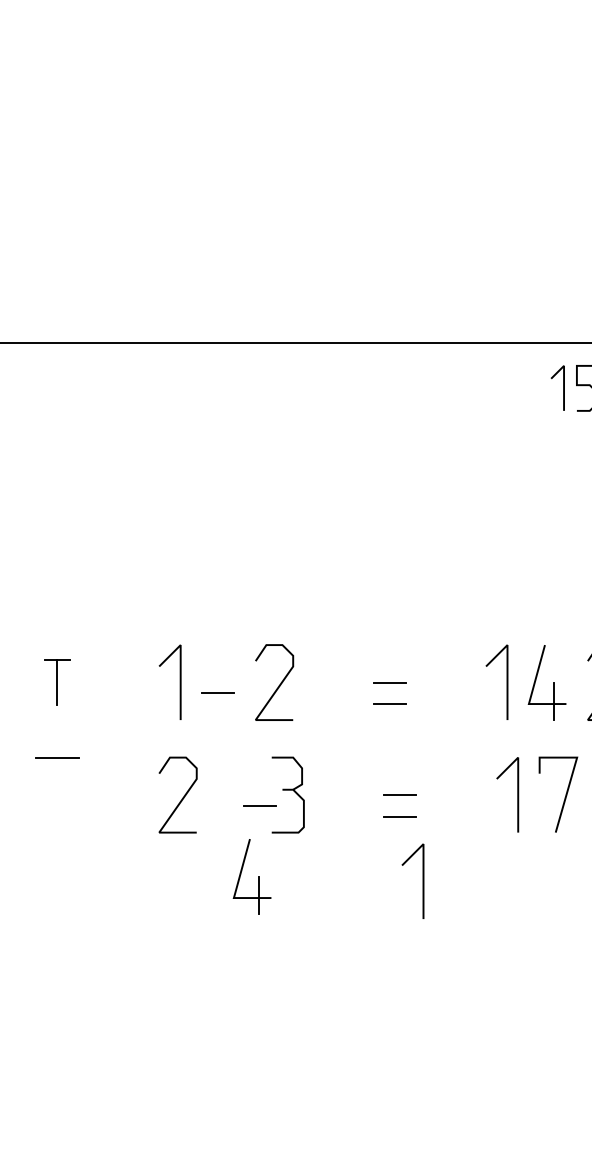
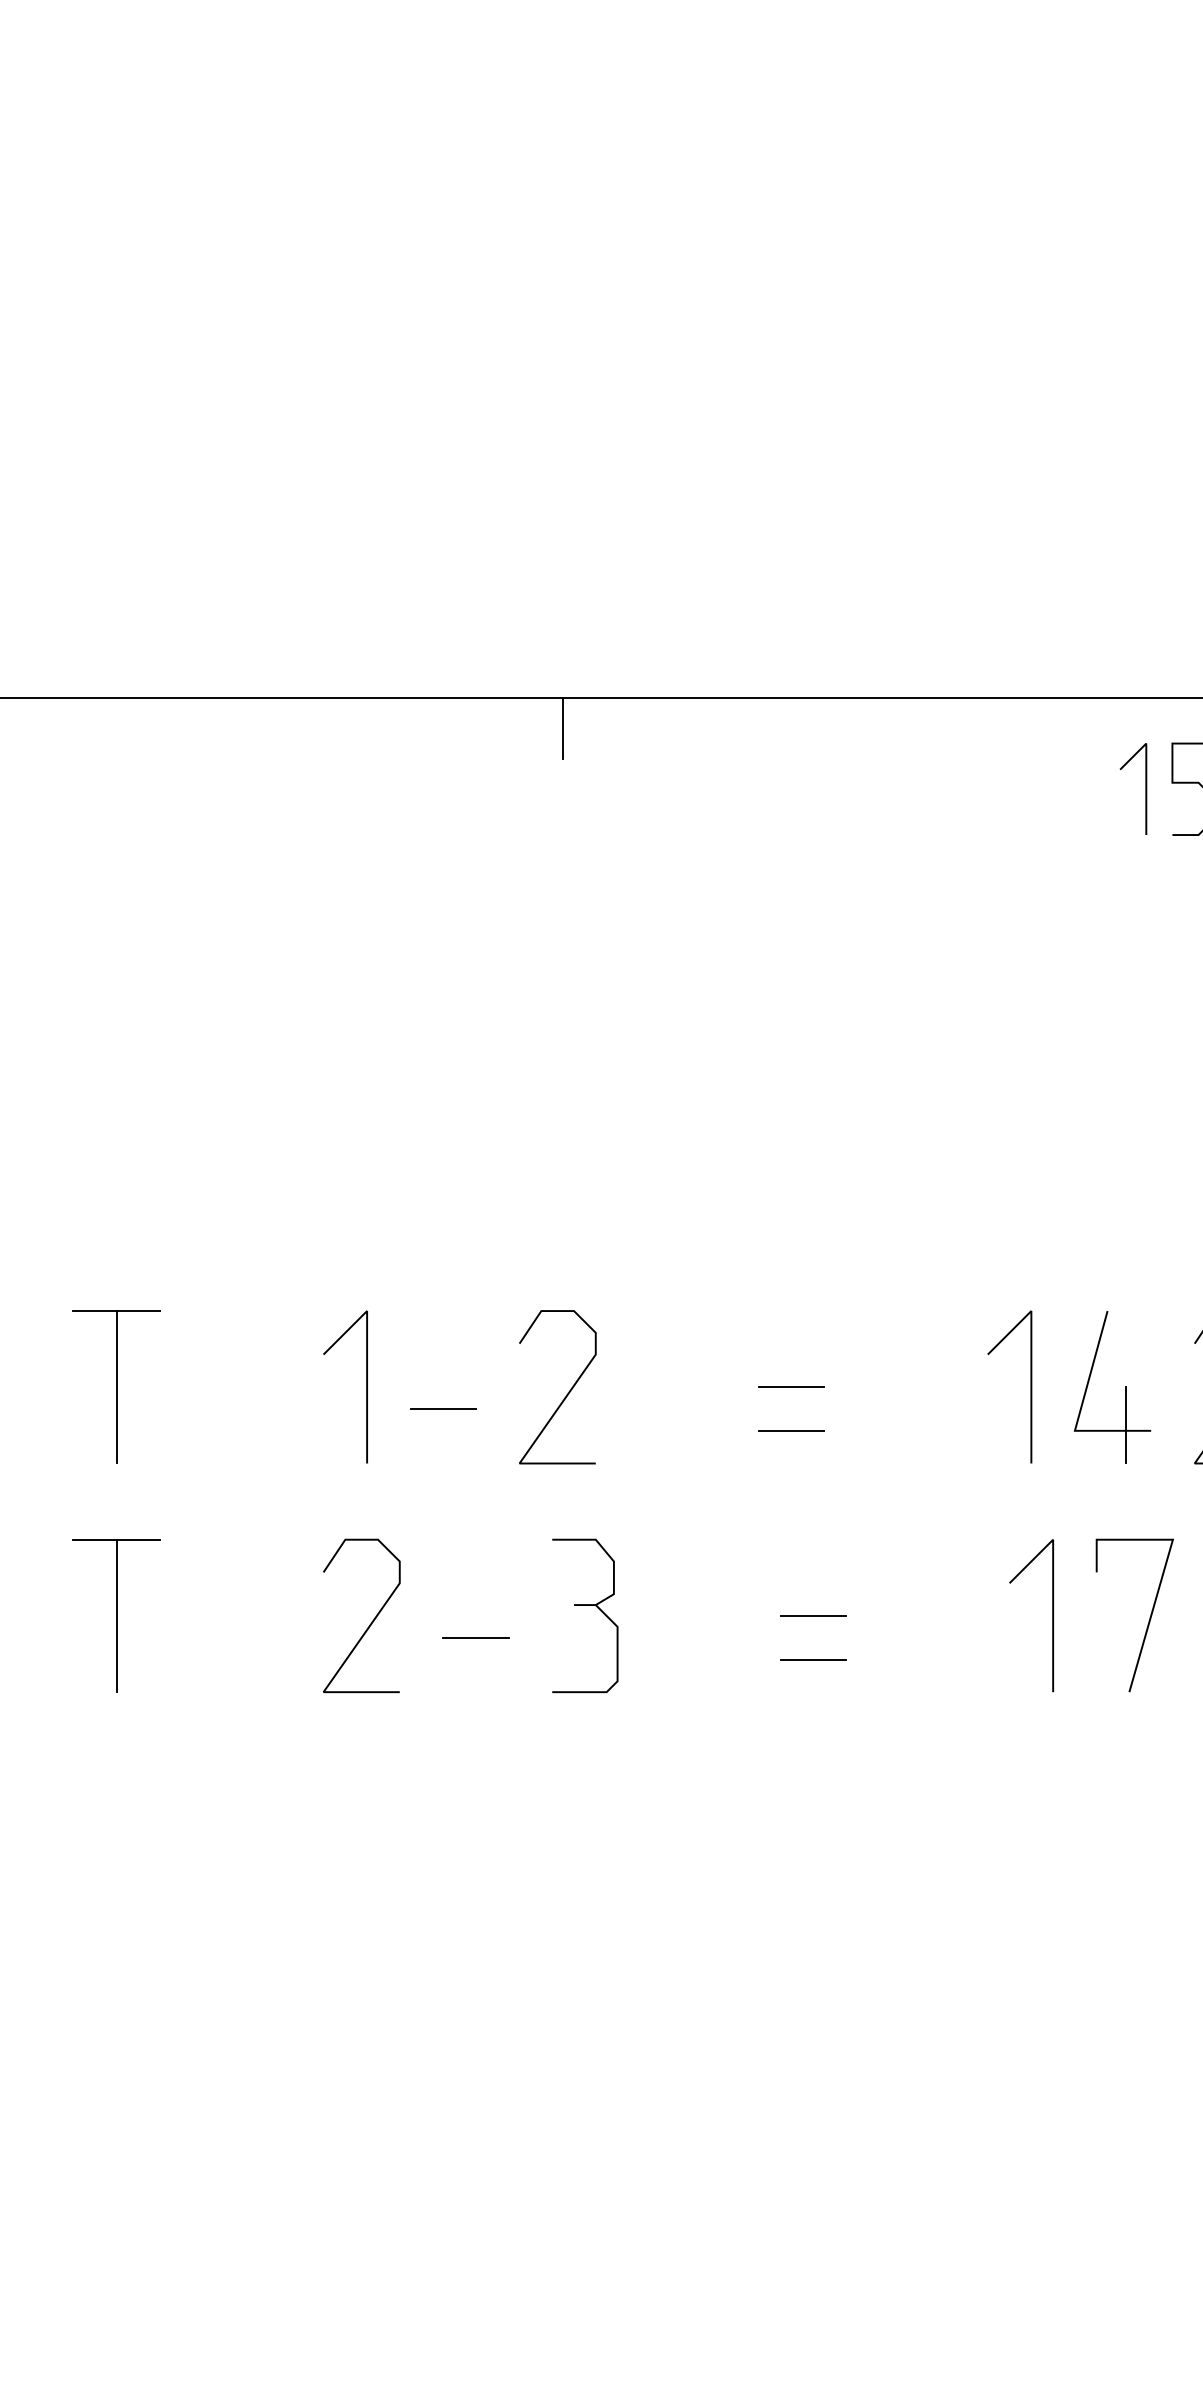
line: (276, 358) -> (561, 728), added
part: (57, 682) -> (116, 1387), size x1.67
line: (57, 794) -> (116, 1614), added
line: (259, 805) -> (474, 1637), moved
part: (258, 876) -> (525, 1781), removed
line: (422, 880) -> (858, 1789), removed

